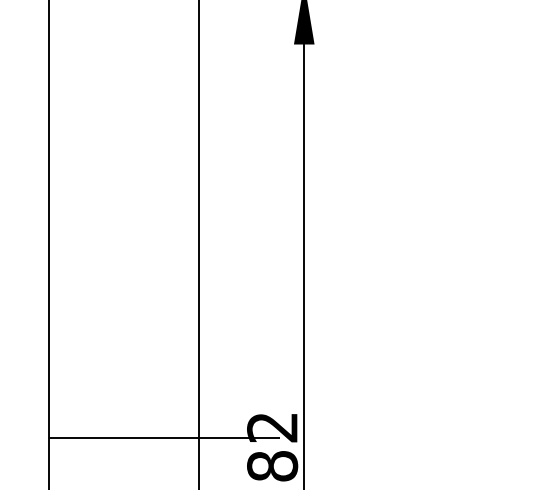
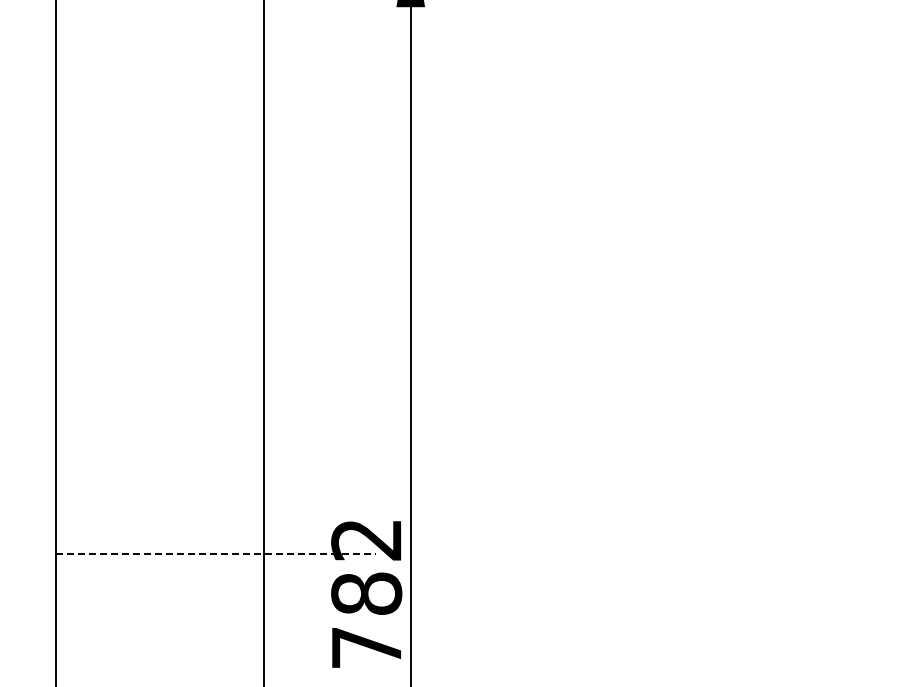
line: (164, 438) -> (216, 554), solid -> dashed

